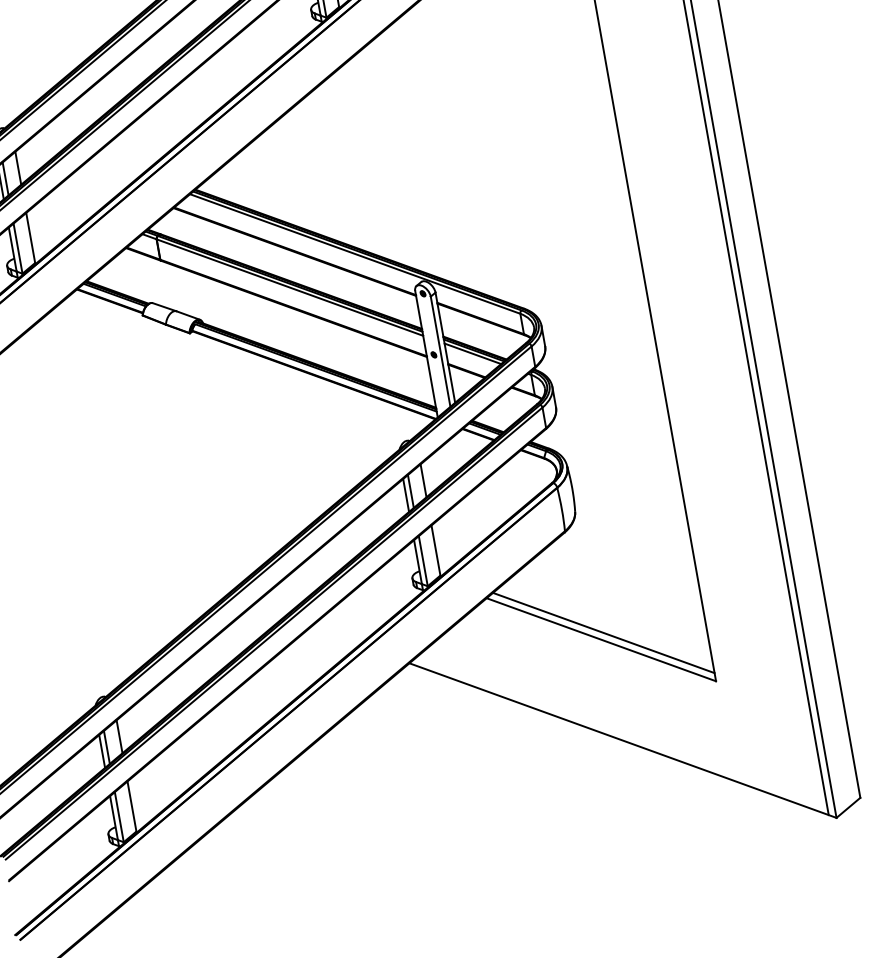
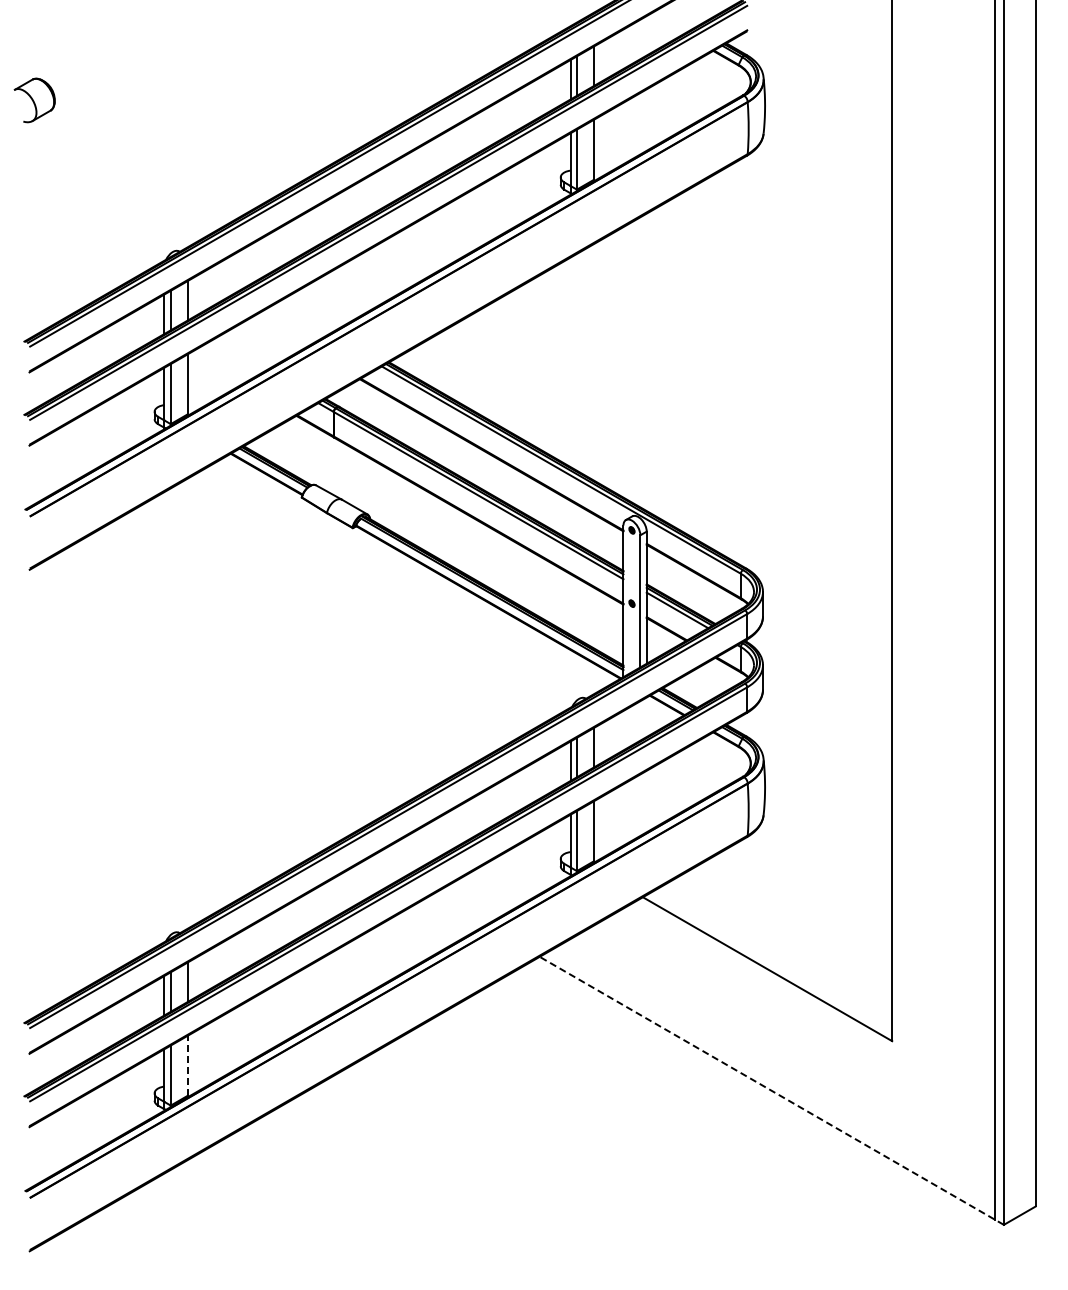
line: (603, 632) -> (771, 961), removed
line: (622, 740) -> (771, 1090), solid -> dashed
line: (131, 806) -> (187, 1065), solid -> dashed

